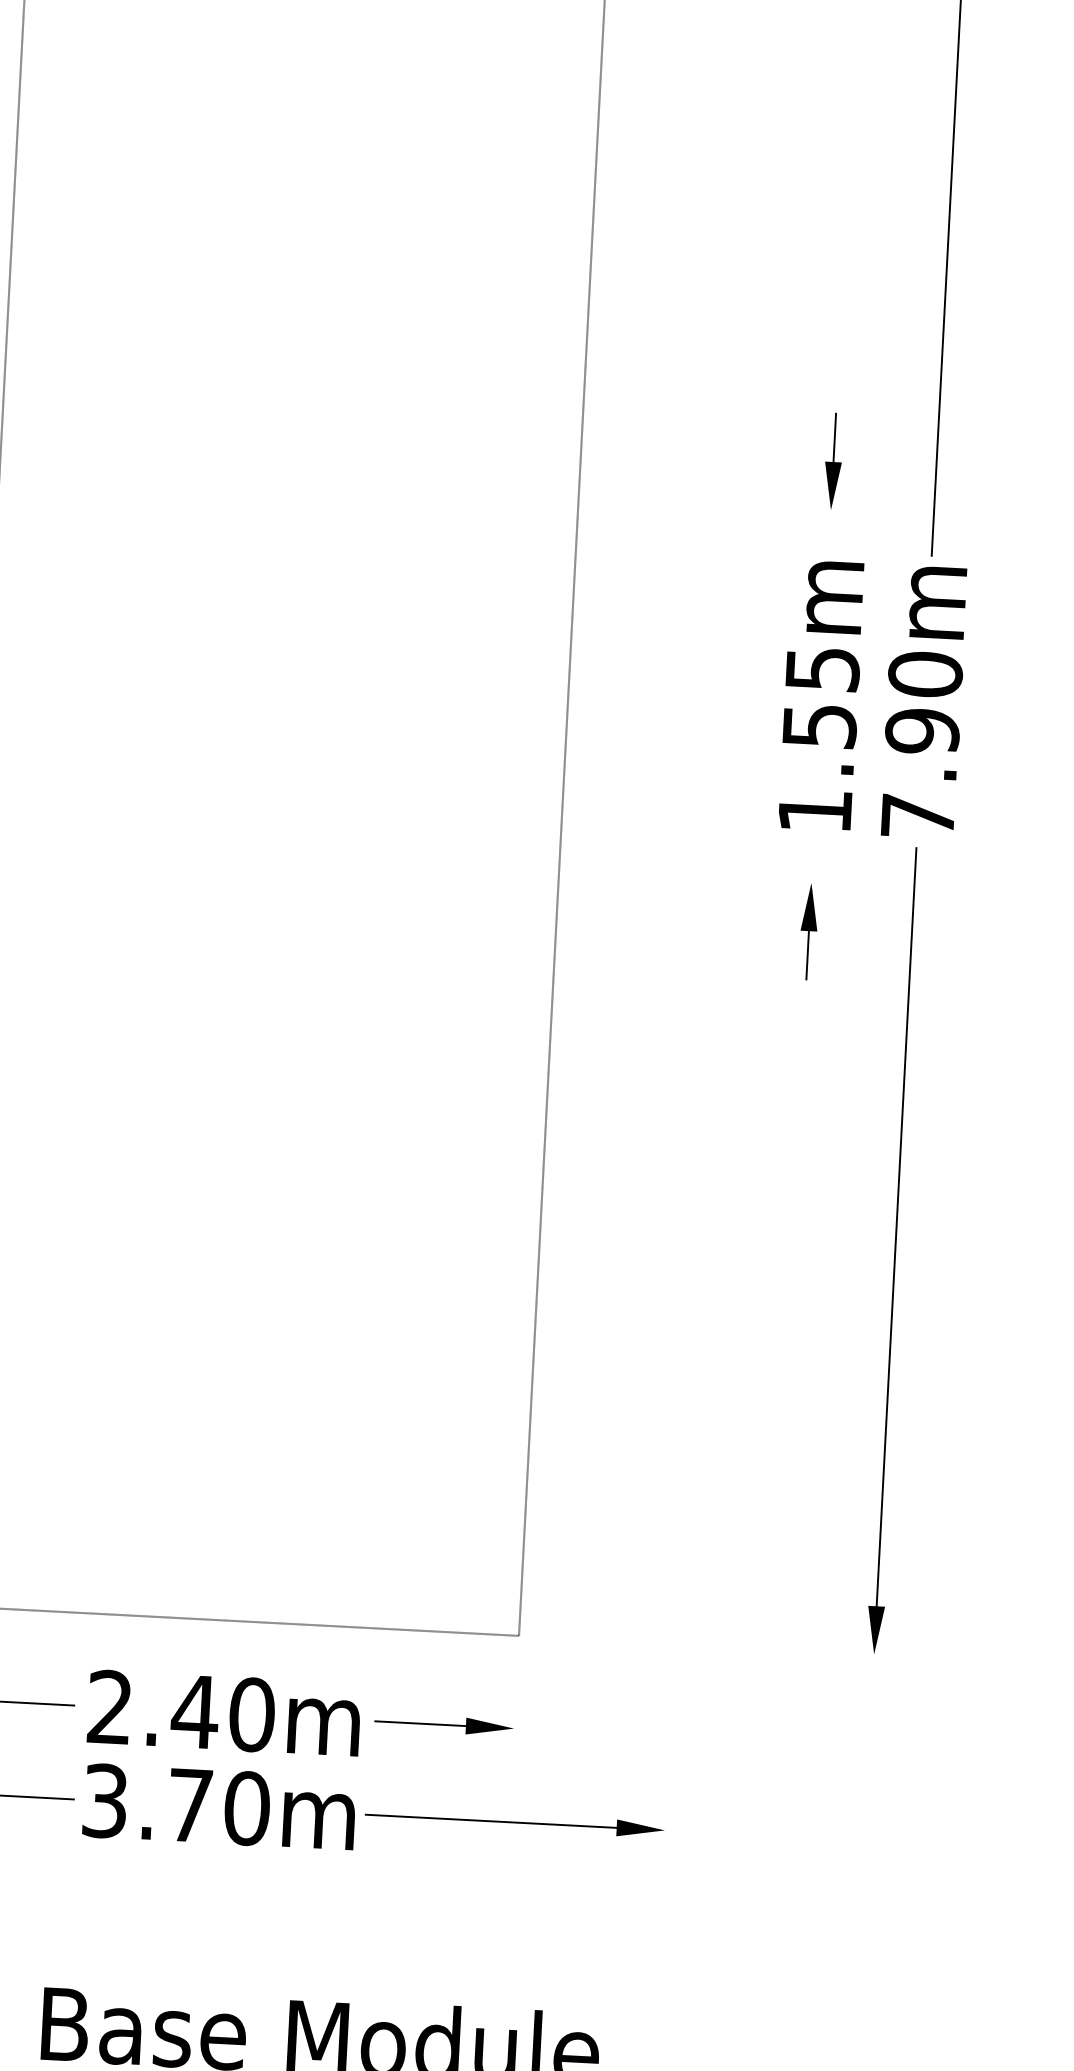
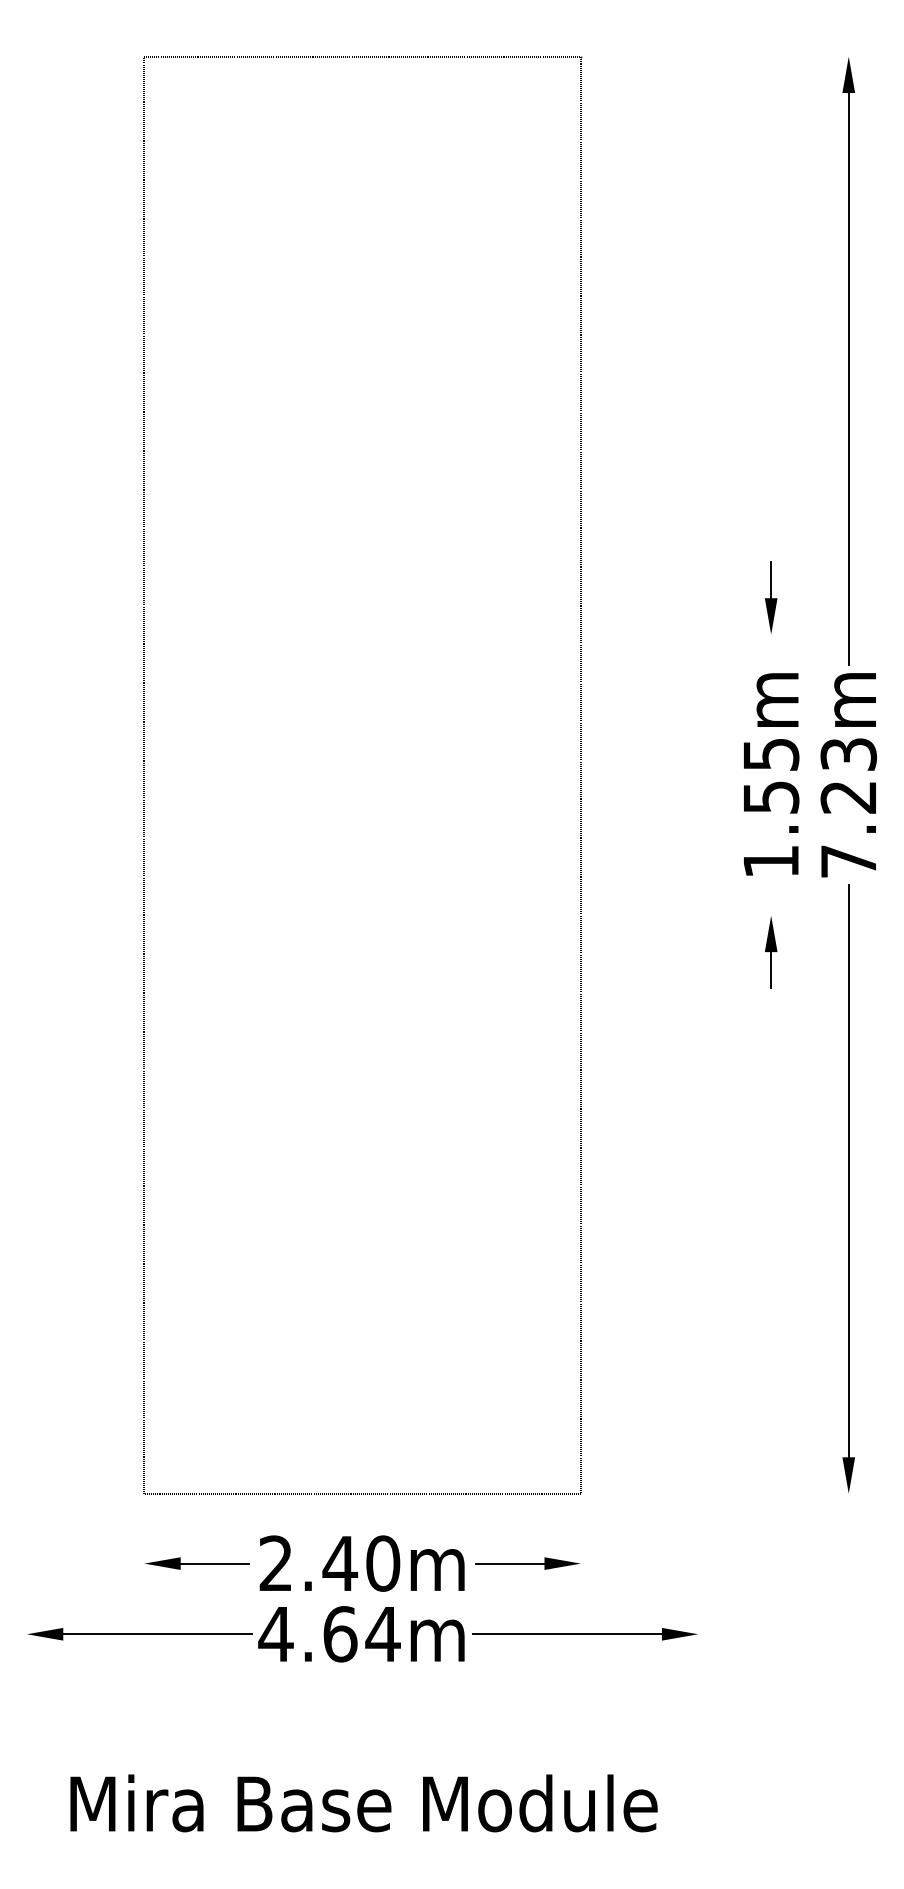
text: (923, 702) -> (848, 775), 7.90m -> 7.23m
text: (175, 1805) -> (329, 1634), 3.70m -> 4.64m

